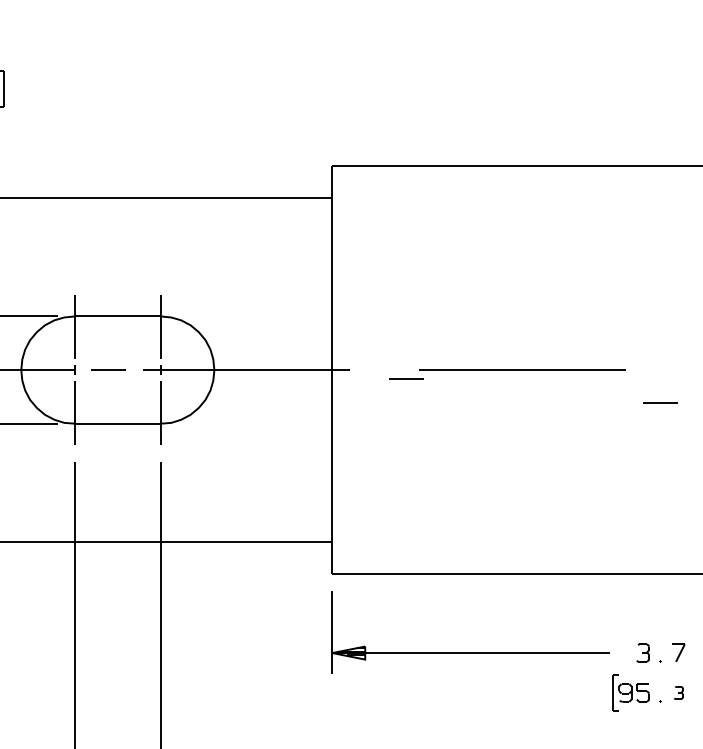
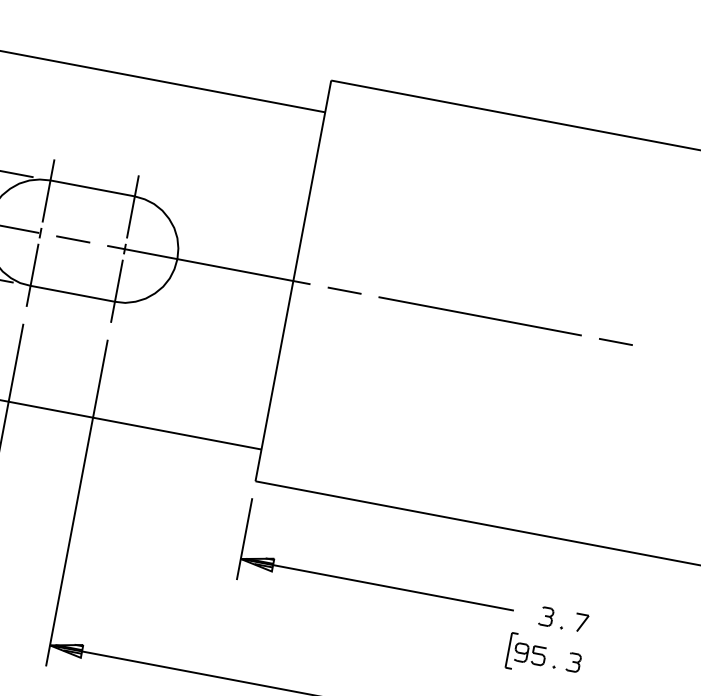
line: (406, 378) -> (344, 290), moved
line: (660, 402) -> (615, 341), moved
part: (678, 692) -> (573, 662), size x1.43

